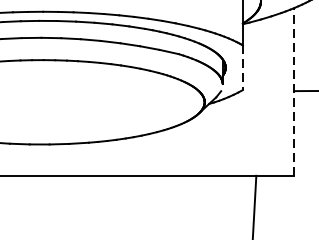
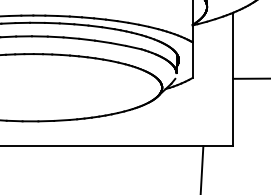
line: (242, 68) -> (192, 60), dashed -> solid
line: (294, 91) -> (233, 79), dashed -> solid

